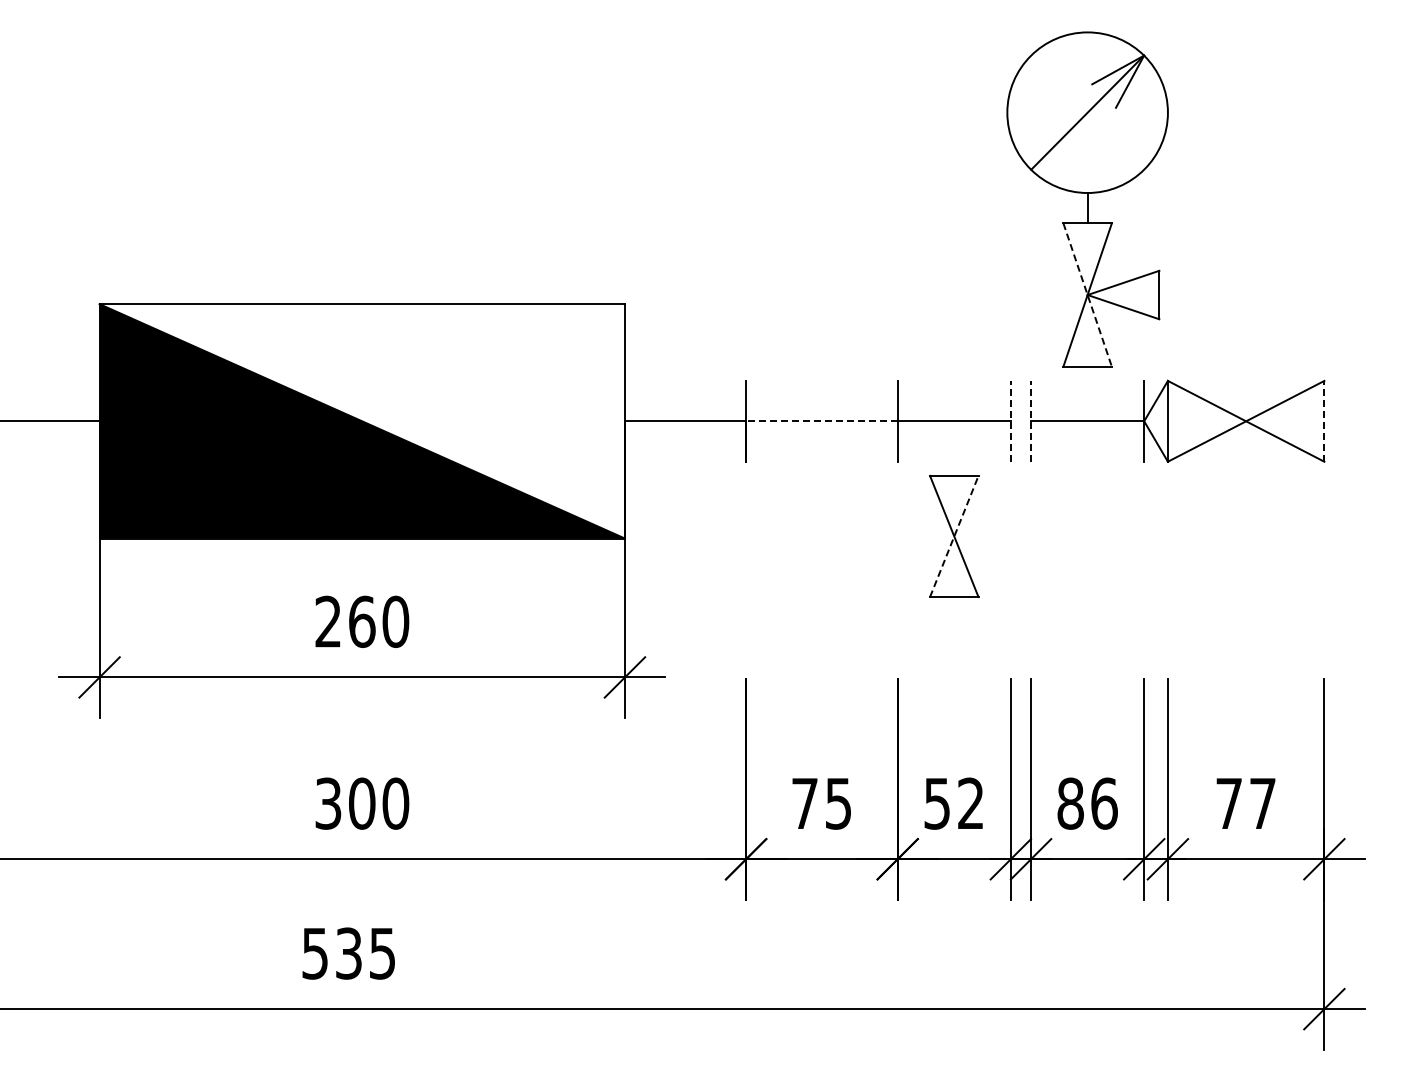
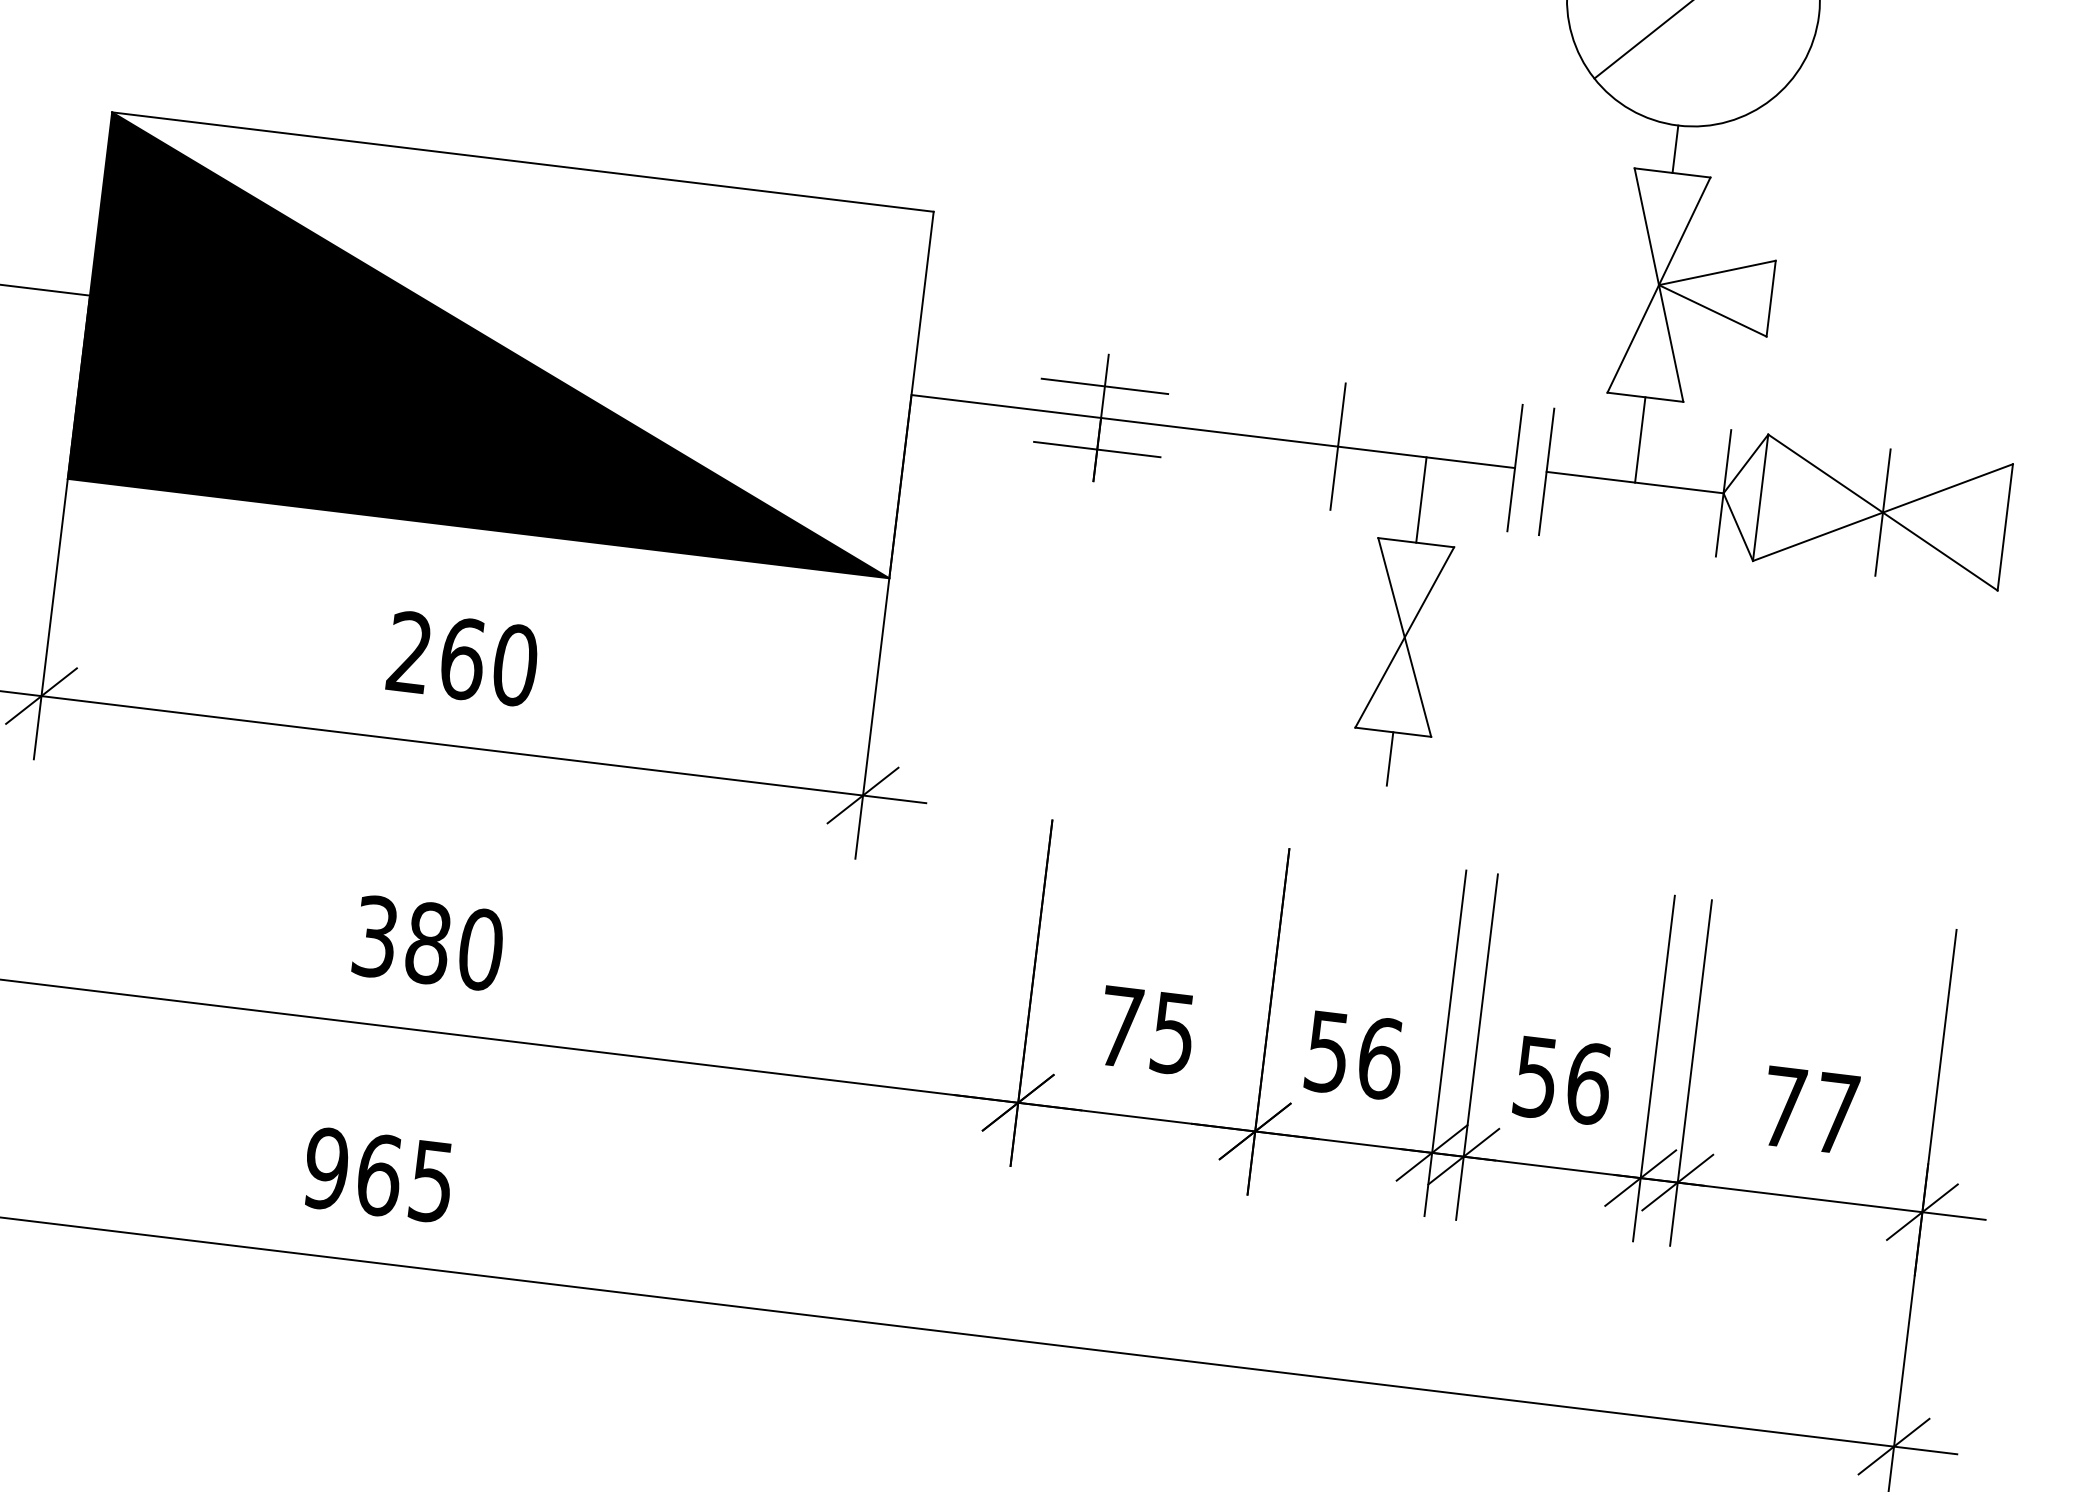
line: (1087, 295) -> (1658, 285), dashed -> solid
line: (1087, 393) -> (1640, 439), added
line: (745, 401) -> (1103, 386), added
line: (1010, 420) -> (1514, 466), dashed -> solid
line: (1031, 420) -> (1547, 470), dashed -> solid
line: (1246, 420) -> (1883, 511), added
line: (1324, 420) -> (2005, 526), dashed -> solid
line: (821, 421) -> (1218, 432), dashed -> solid
line: (745, 441) -> (1096, 449), added
line: (954, 448) -> (1421, 499), added
line: (954, 536) -> (1405, 637), dashed -> solid
line: (954, 614) -> (1390, 759), added
text: (362, 803) -> (428, 943), 300 -> 380
text: (971, 803) -> (1381, 1058), 52 -> 56
text: (1070, 803) -> (1535, 1076), 86 -> 56
text: (331, 953) -> (351, 1171), 535 -> 965

